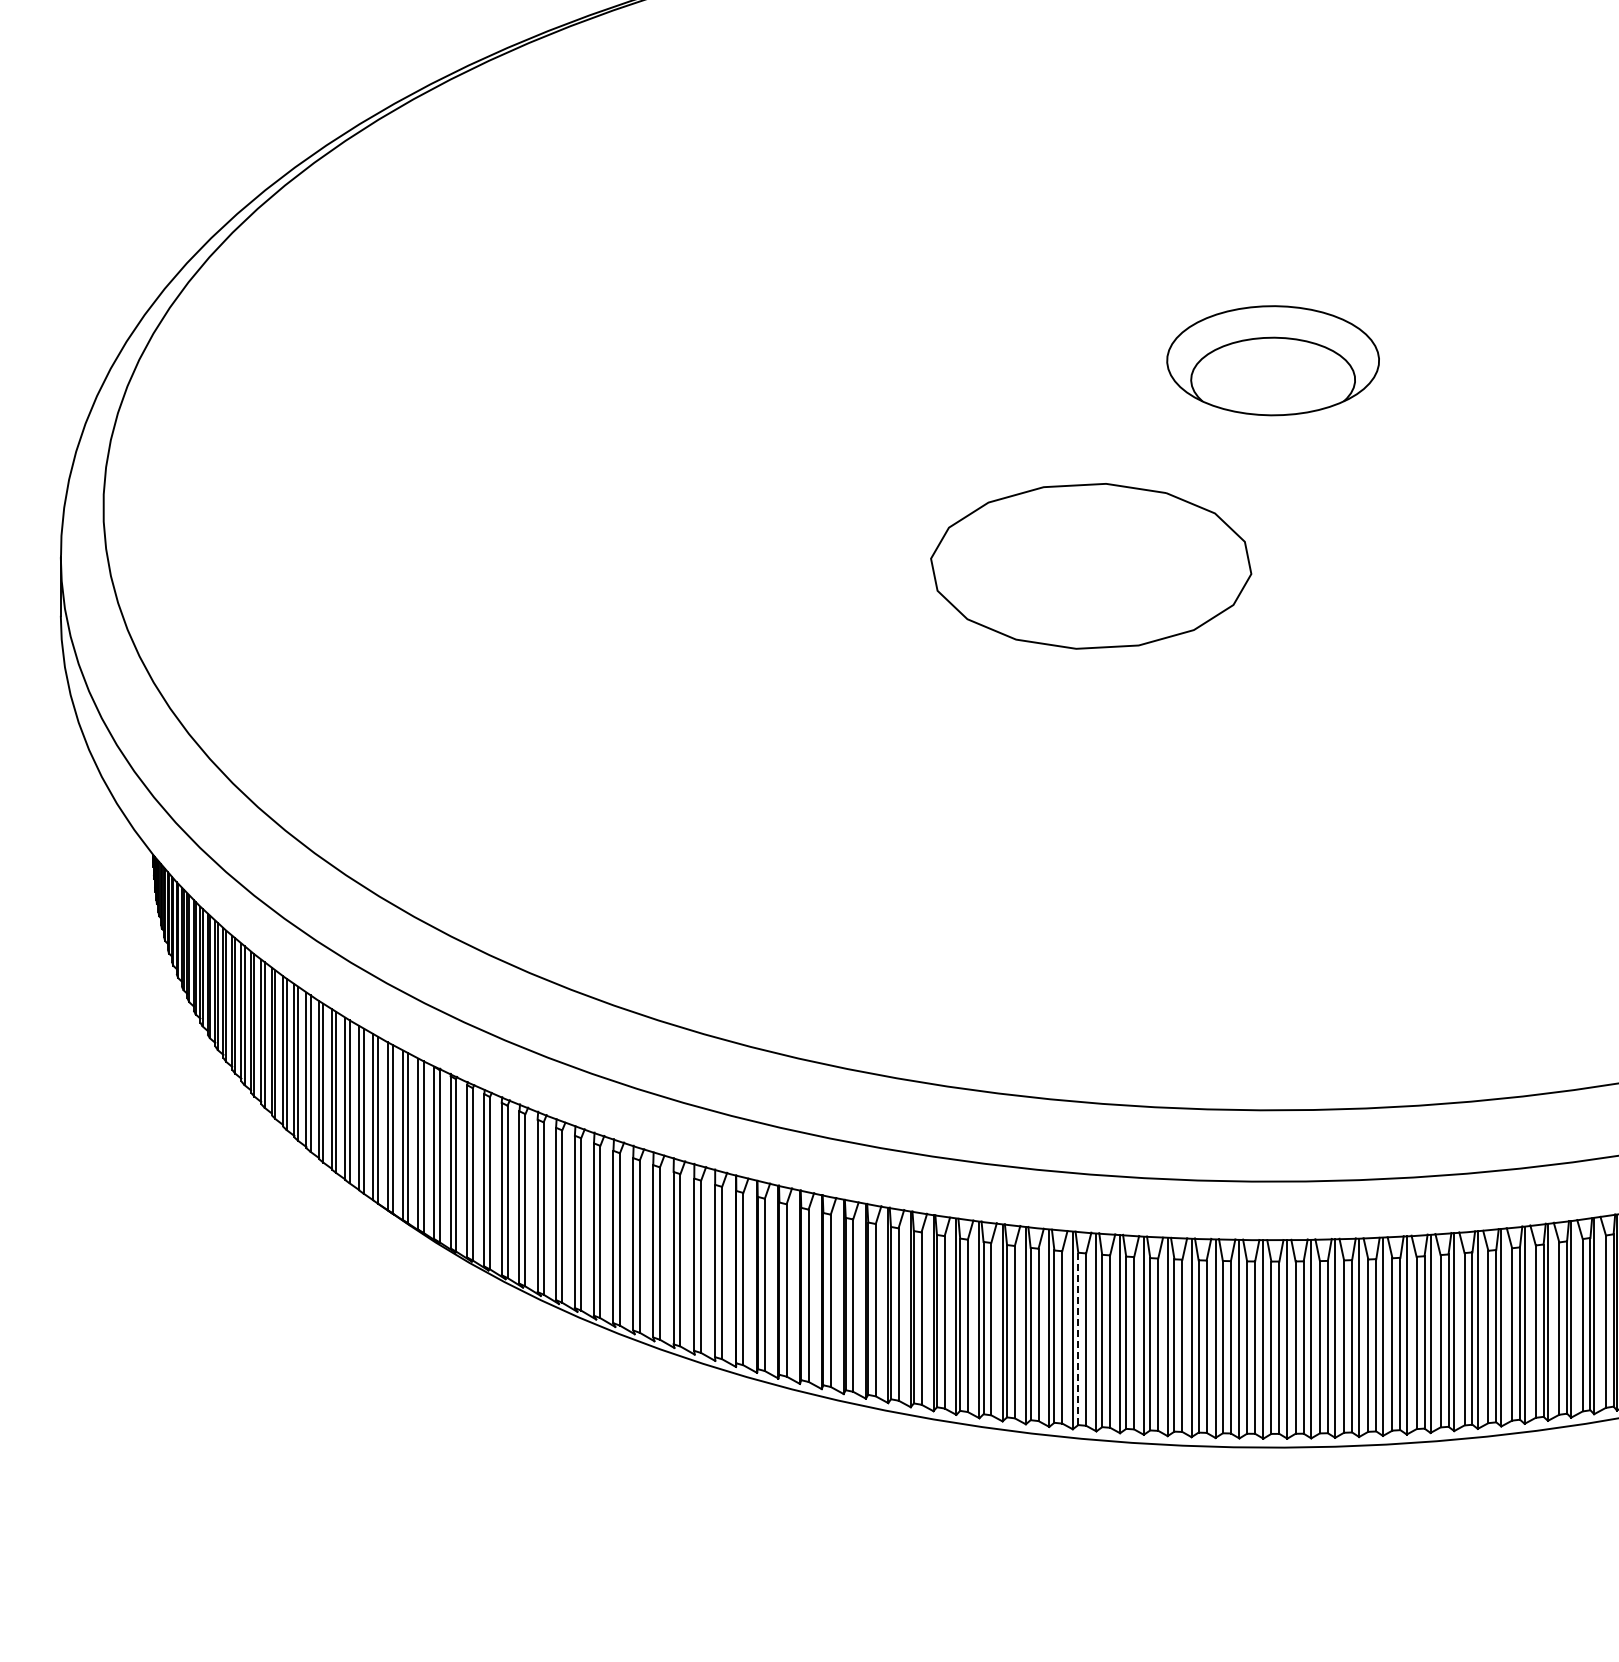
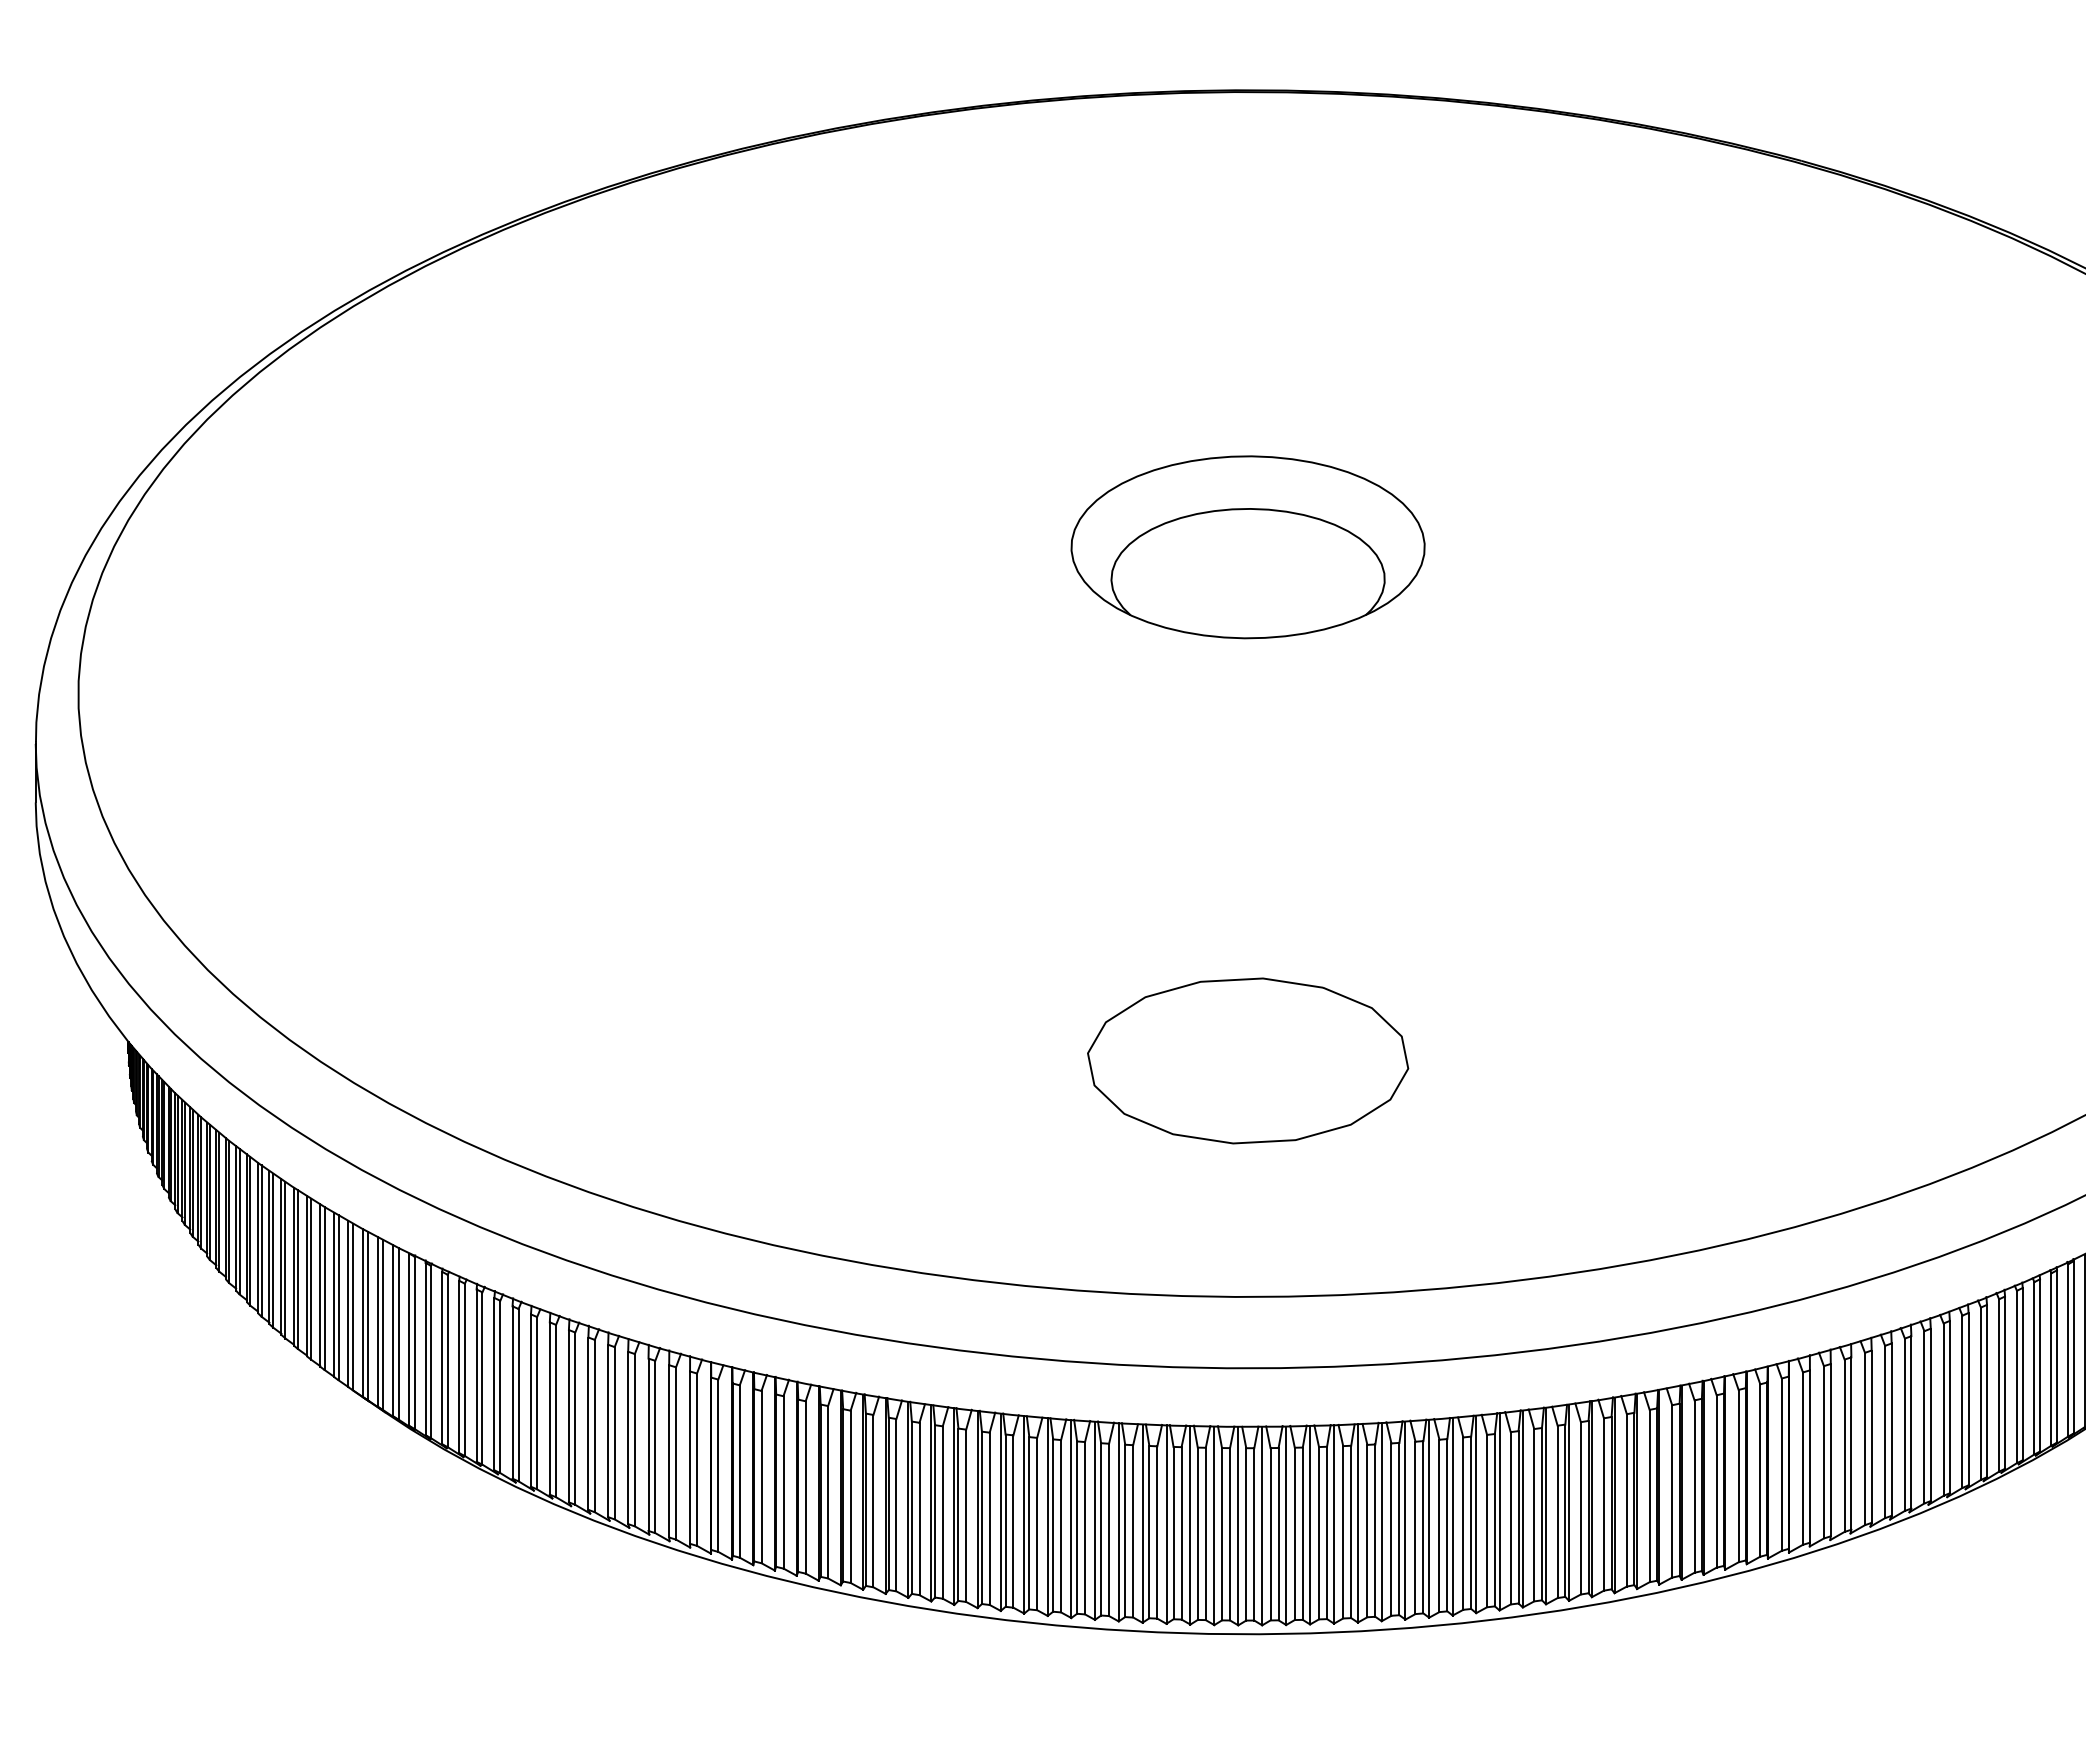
part: (1272, 360) -> (1247, 547), size x1.67
part: (1091, 565) -> (1248, 1060), moved
line: (1078, 1339) -> (1053, 1526), dashed -> solid

